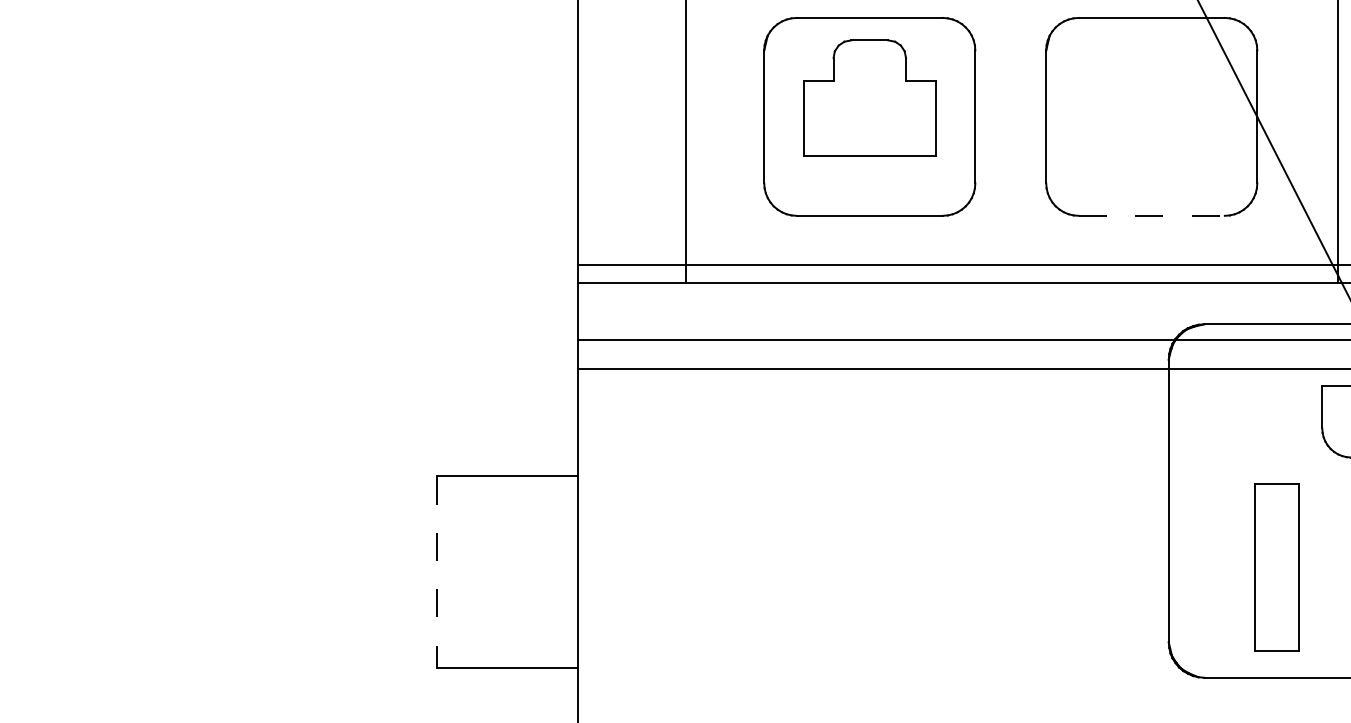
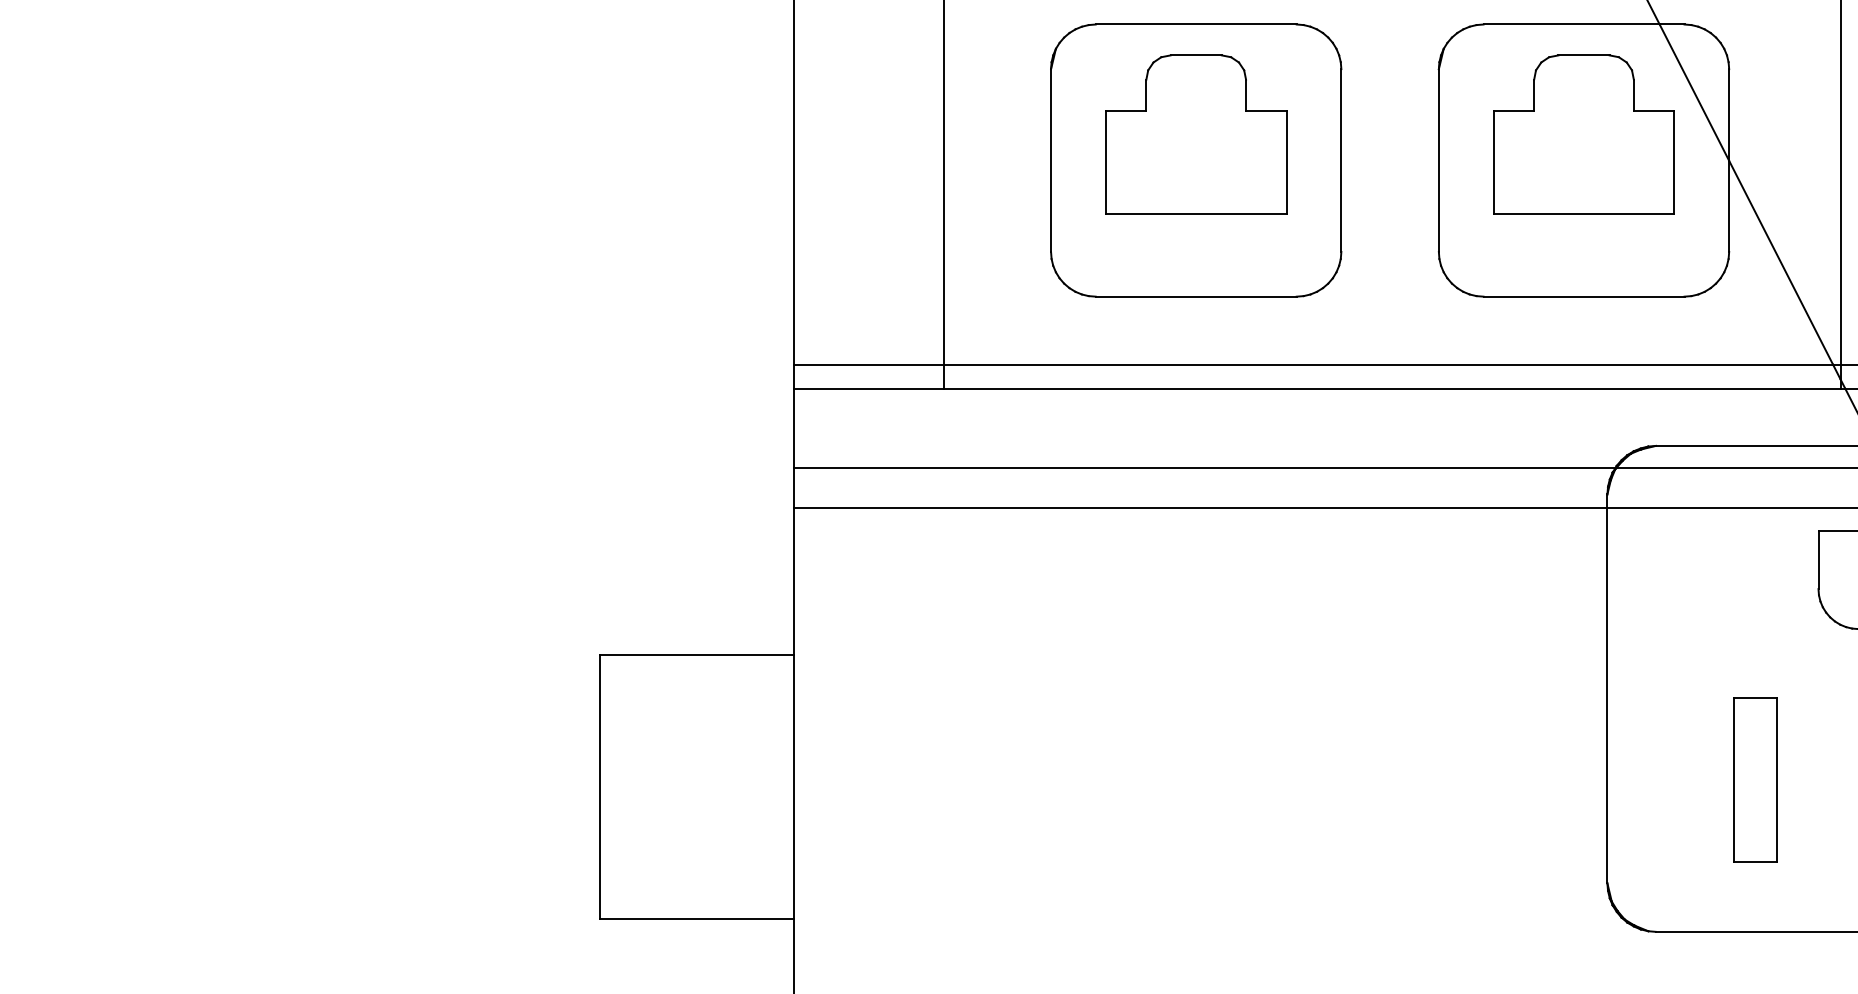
part: (1151, 97) -> (1583, 133), added
line: (1152, 215) -> (1585, 296), dashed -> solid
part: (1276, 566) -> (1755, 778), size x0.71
line: (436, 572) -> (600, 787), dashed -> solid

